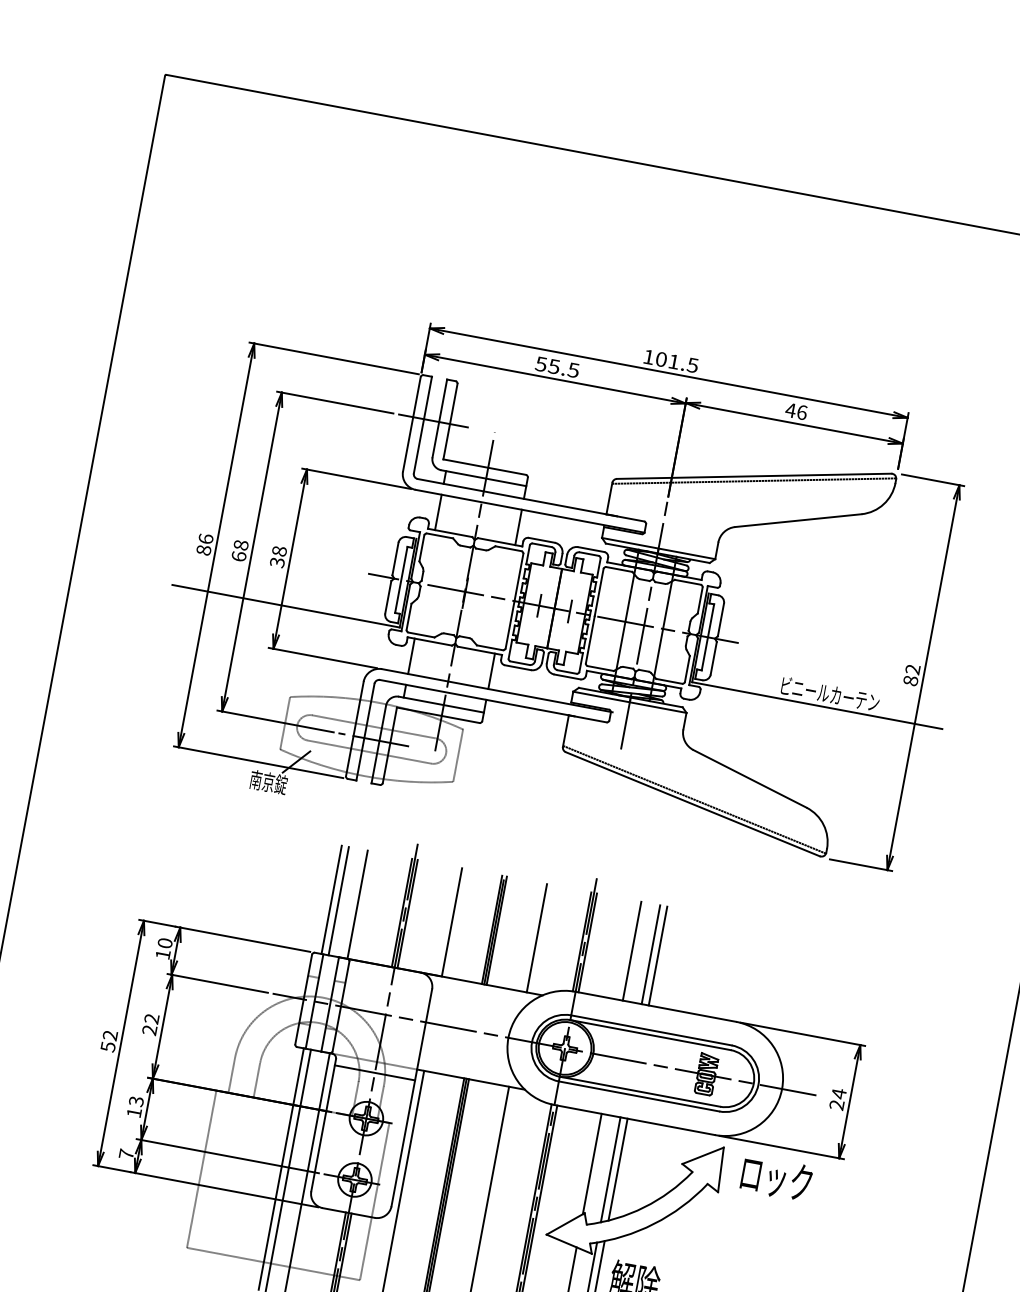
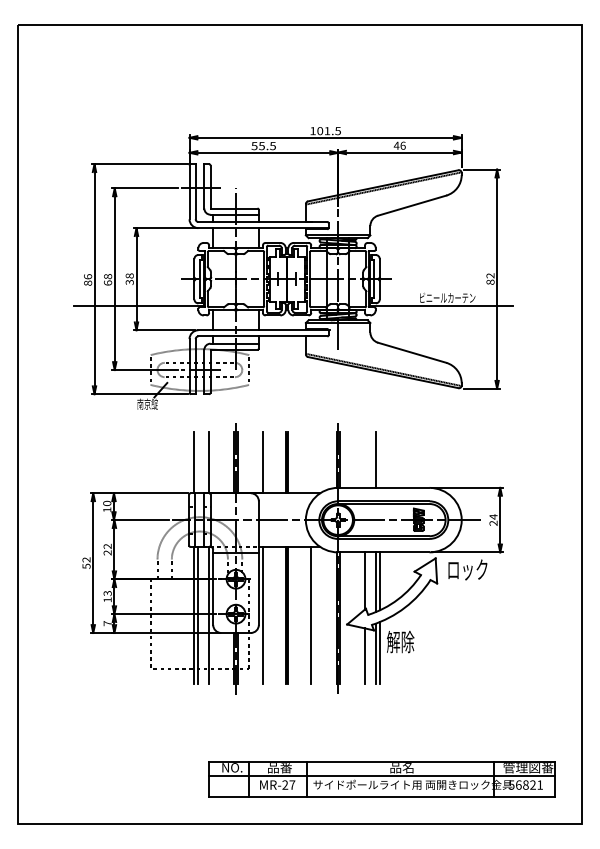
line: (338, 901) -> (198, 462), removed
line: (537, 938) -> (311, 462), removed
line: (633, 950) -> (365, 459), removed
line: (657, 955) -> (379, 459), removed

